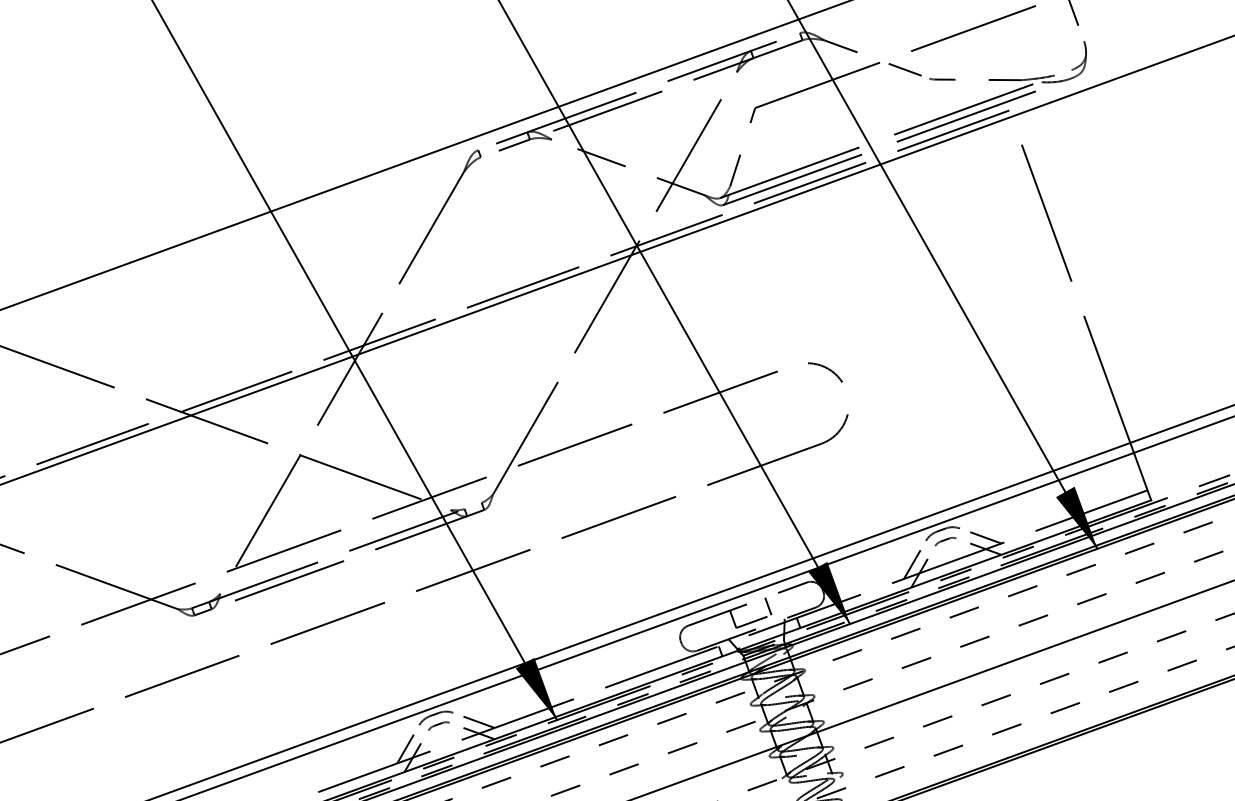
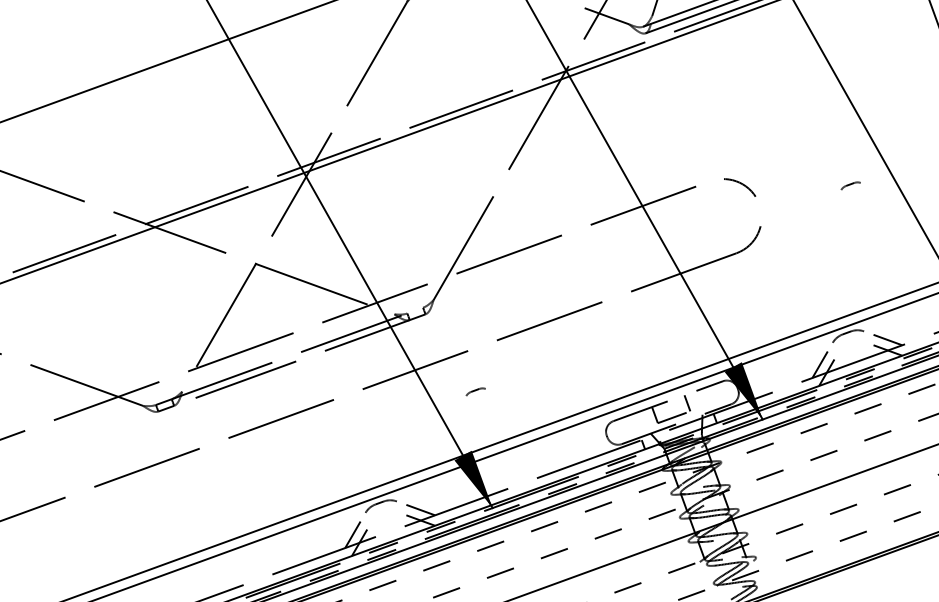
part: (945, 541) -> (850, 185), moved
part: (438, 725) -> (475, 391), moved

